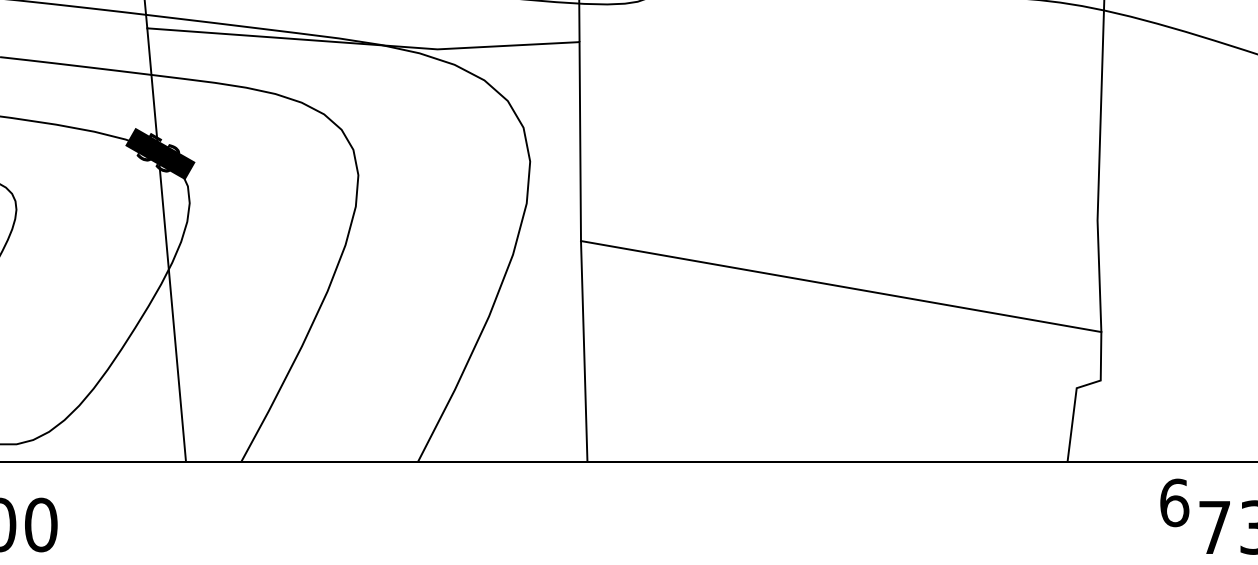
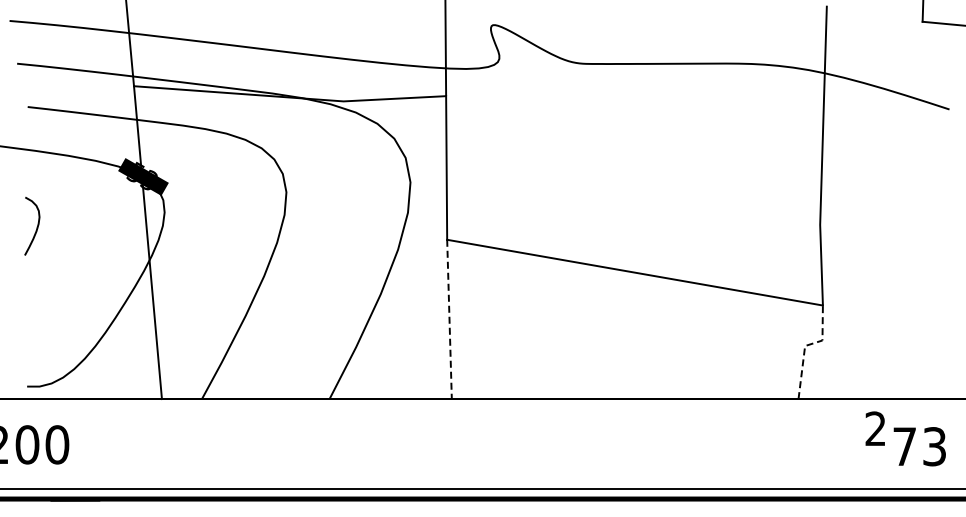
line: (584, 351) -> (449, 319), solid -> dashed
line: (1077, 388) -> (805, 346), solid -> dashed
text: (1174, 502) -> (875, 428), 6 -> 2

